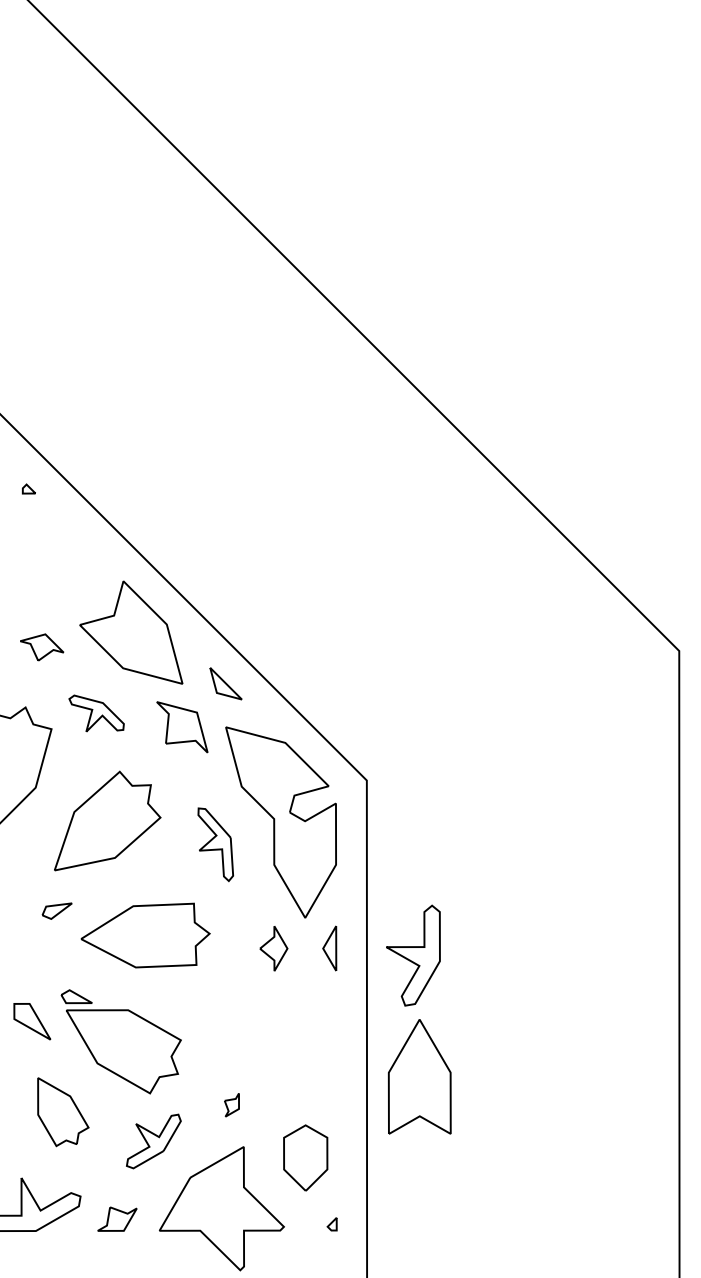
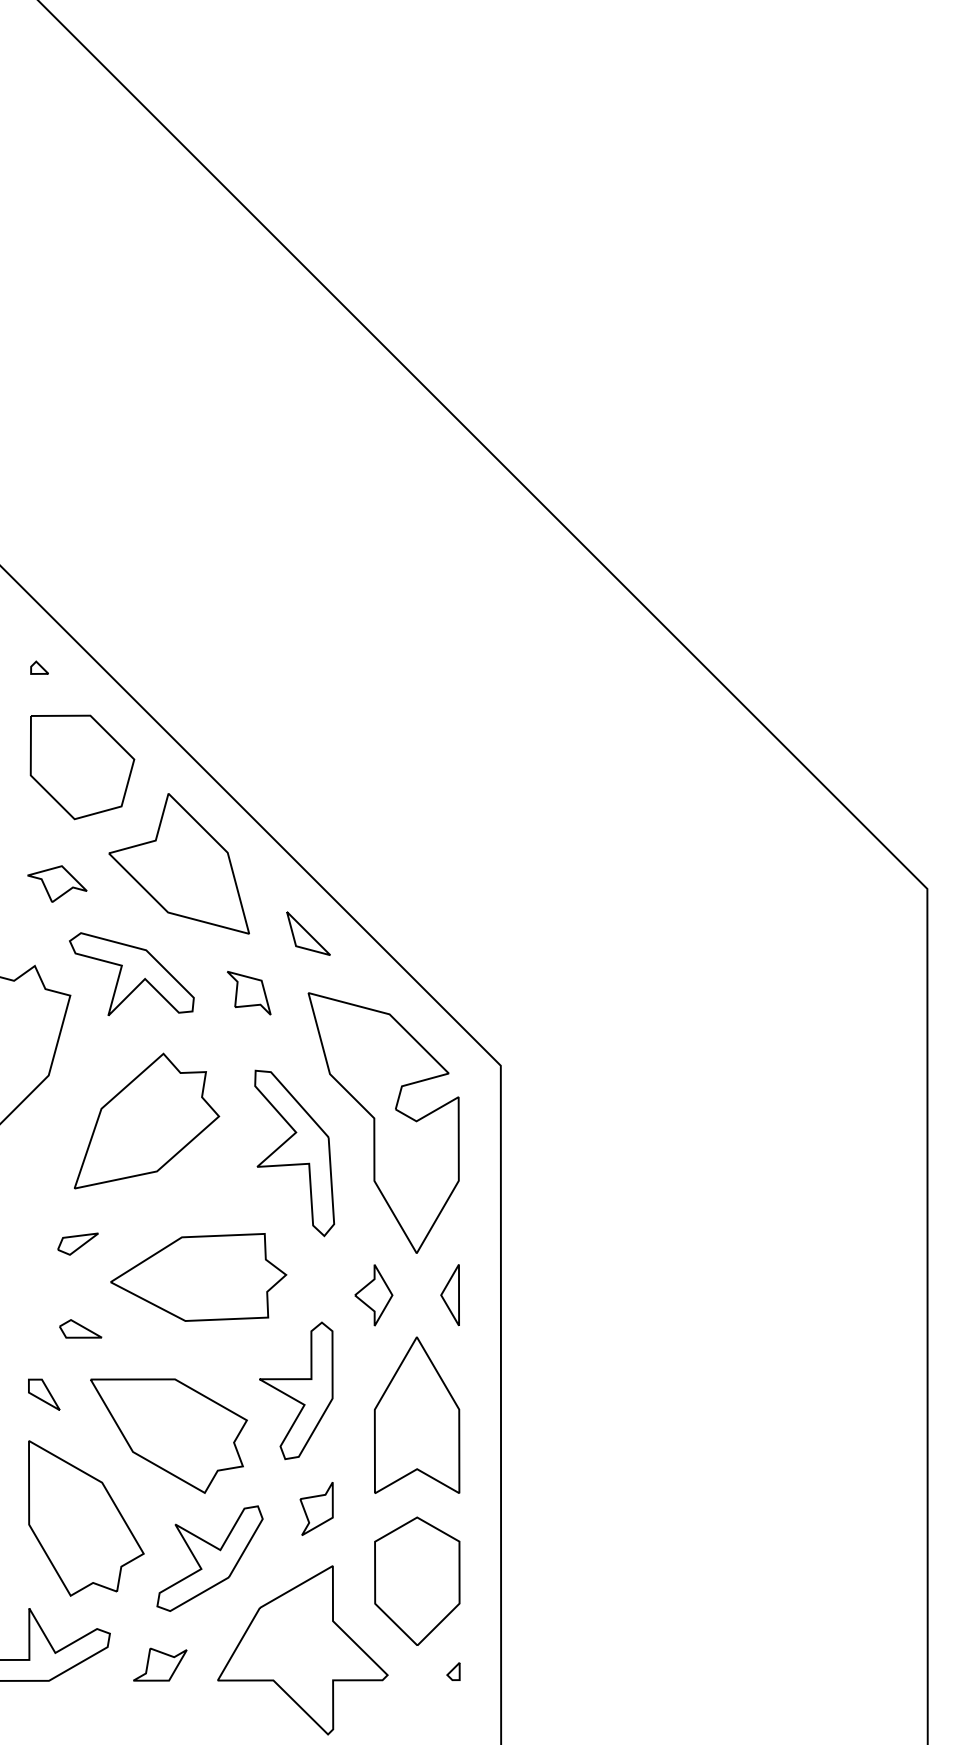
part: (60, 562) -> (82, 767), added
part: (96, 713) -> (131, 974), size x1.67
part: (182, 727) -> (249, 993), size x0.62
part: (215, 844) -> (294, 1153), size x1.67
part: (413, 955) -> (296, 1390), moved
part: (76, 996) -> (80, 1328), moved
part: (32, 1021) -> (44, 1394), size x0.62
part: (419, 1076) -> (416, 1414), moved
part: (231, 1104) -> (316, 1508), size x1.67
part: (63, 1112) -> (86, 1518), size x1.67
part: (153, 1141) -> (209, 1558), size x1.43
part: (305, 1157) -> (417, 1580), size x1.43

